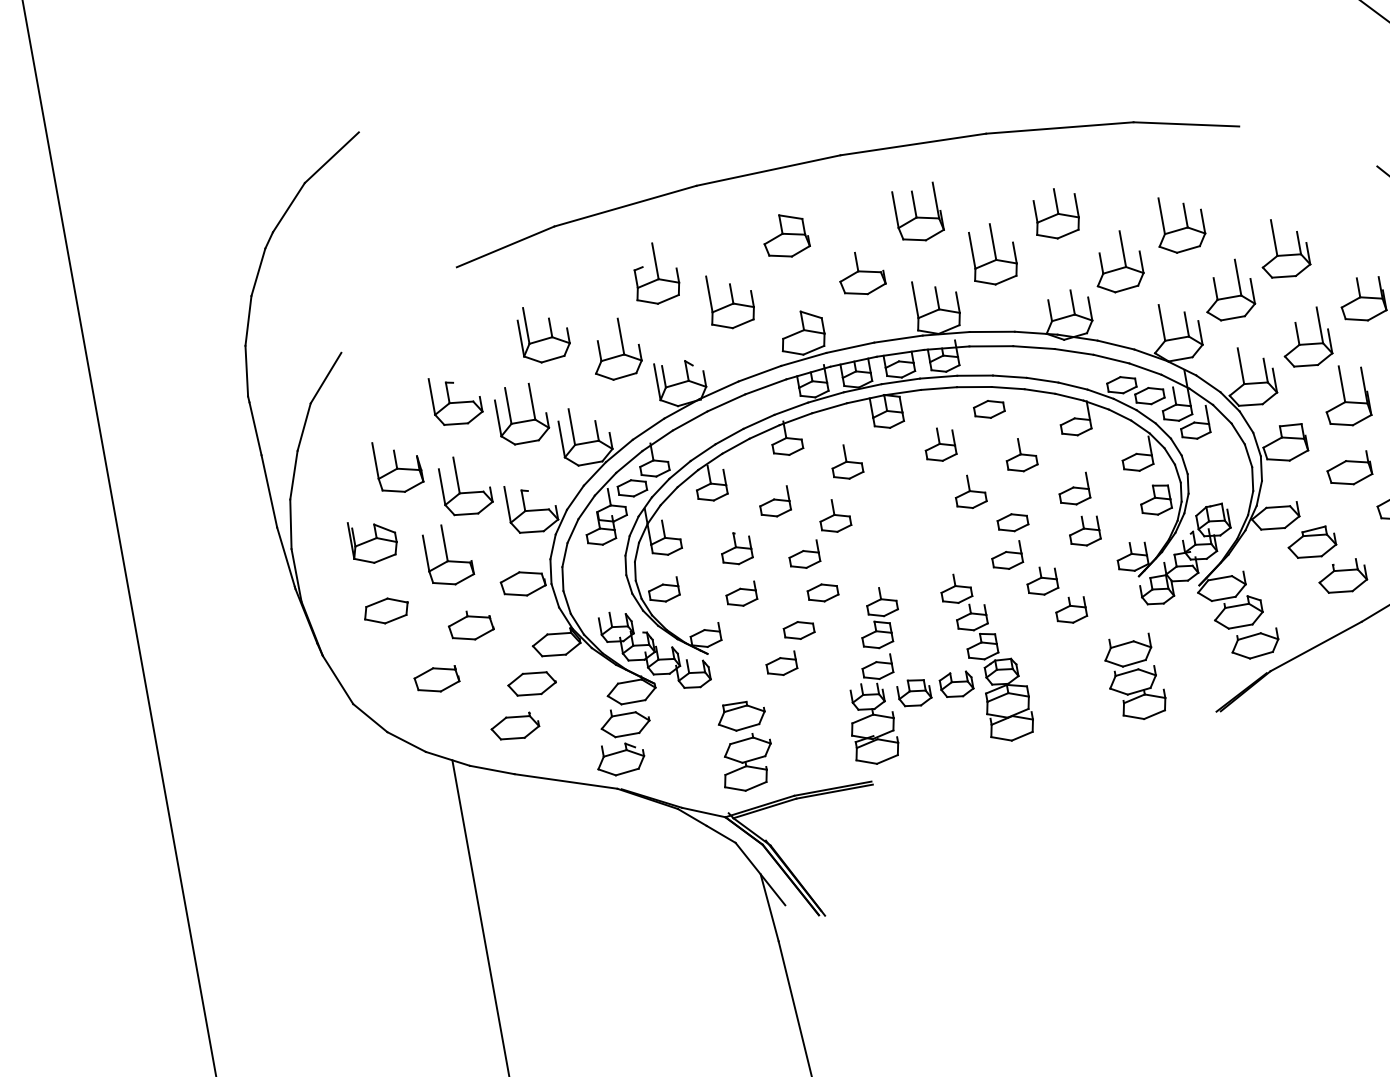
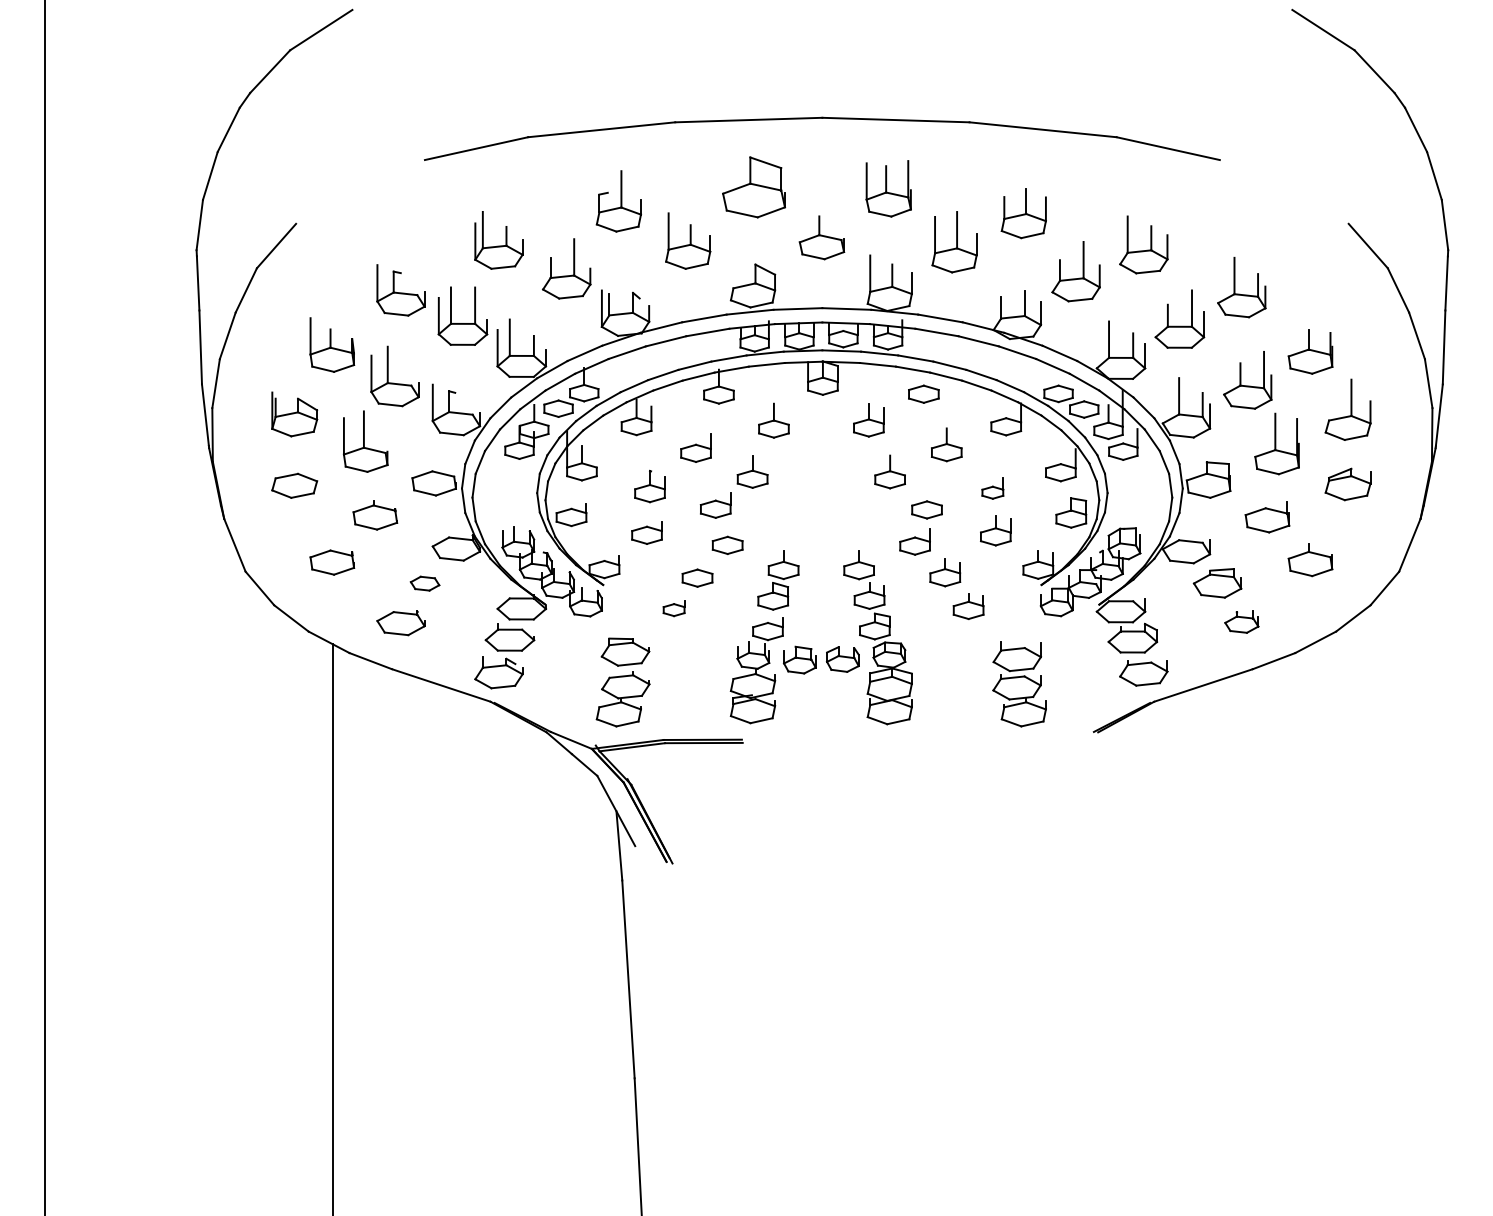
part: (785, 236) -> (753, 187), size x1.4
part: (1073, 490) -> (992, 488), size x0.7
part: (1342, 576) -> (1241, 621), size x0.7
part: (780, 664) -> (673, 608), size x0.7
part: (531, 684) -> (424, 583), size x0.6

